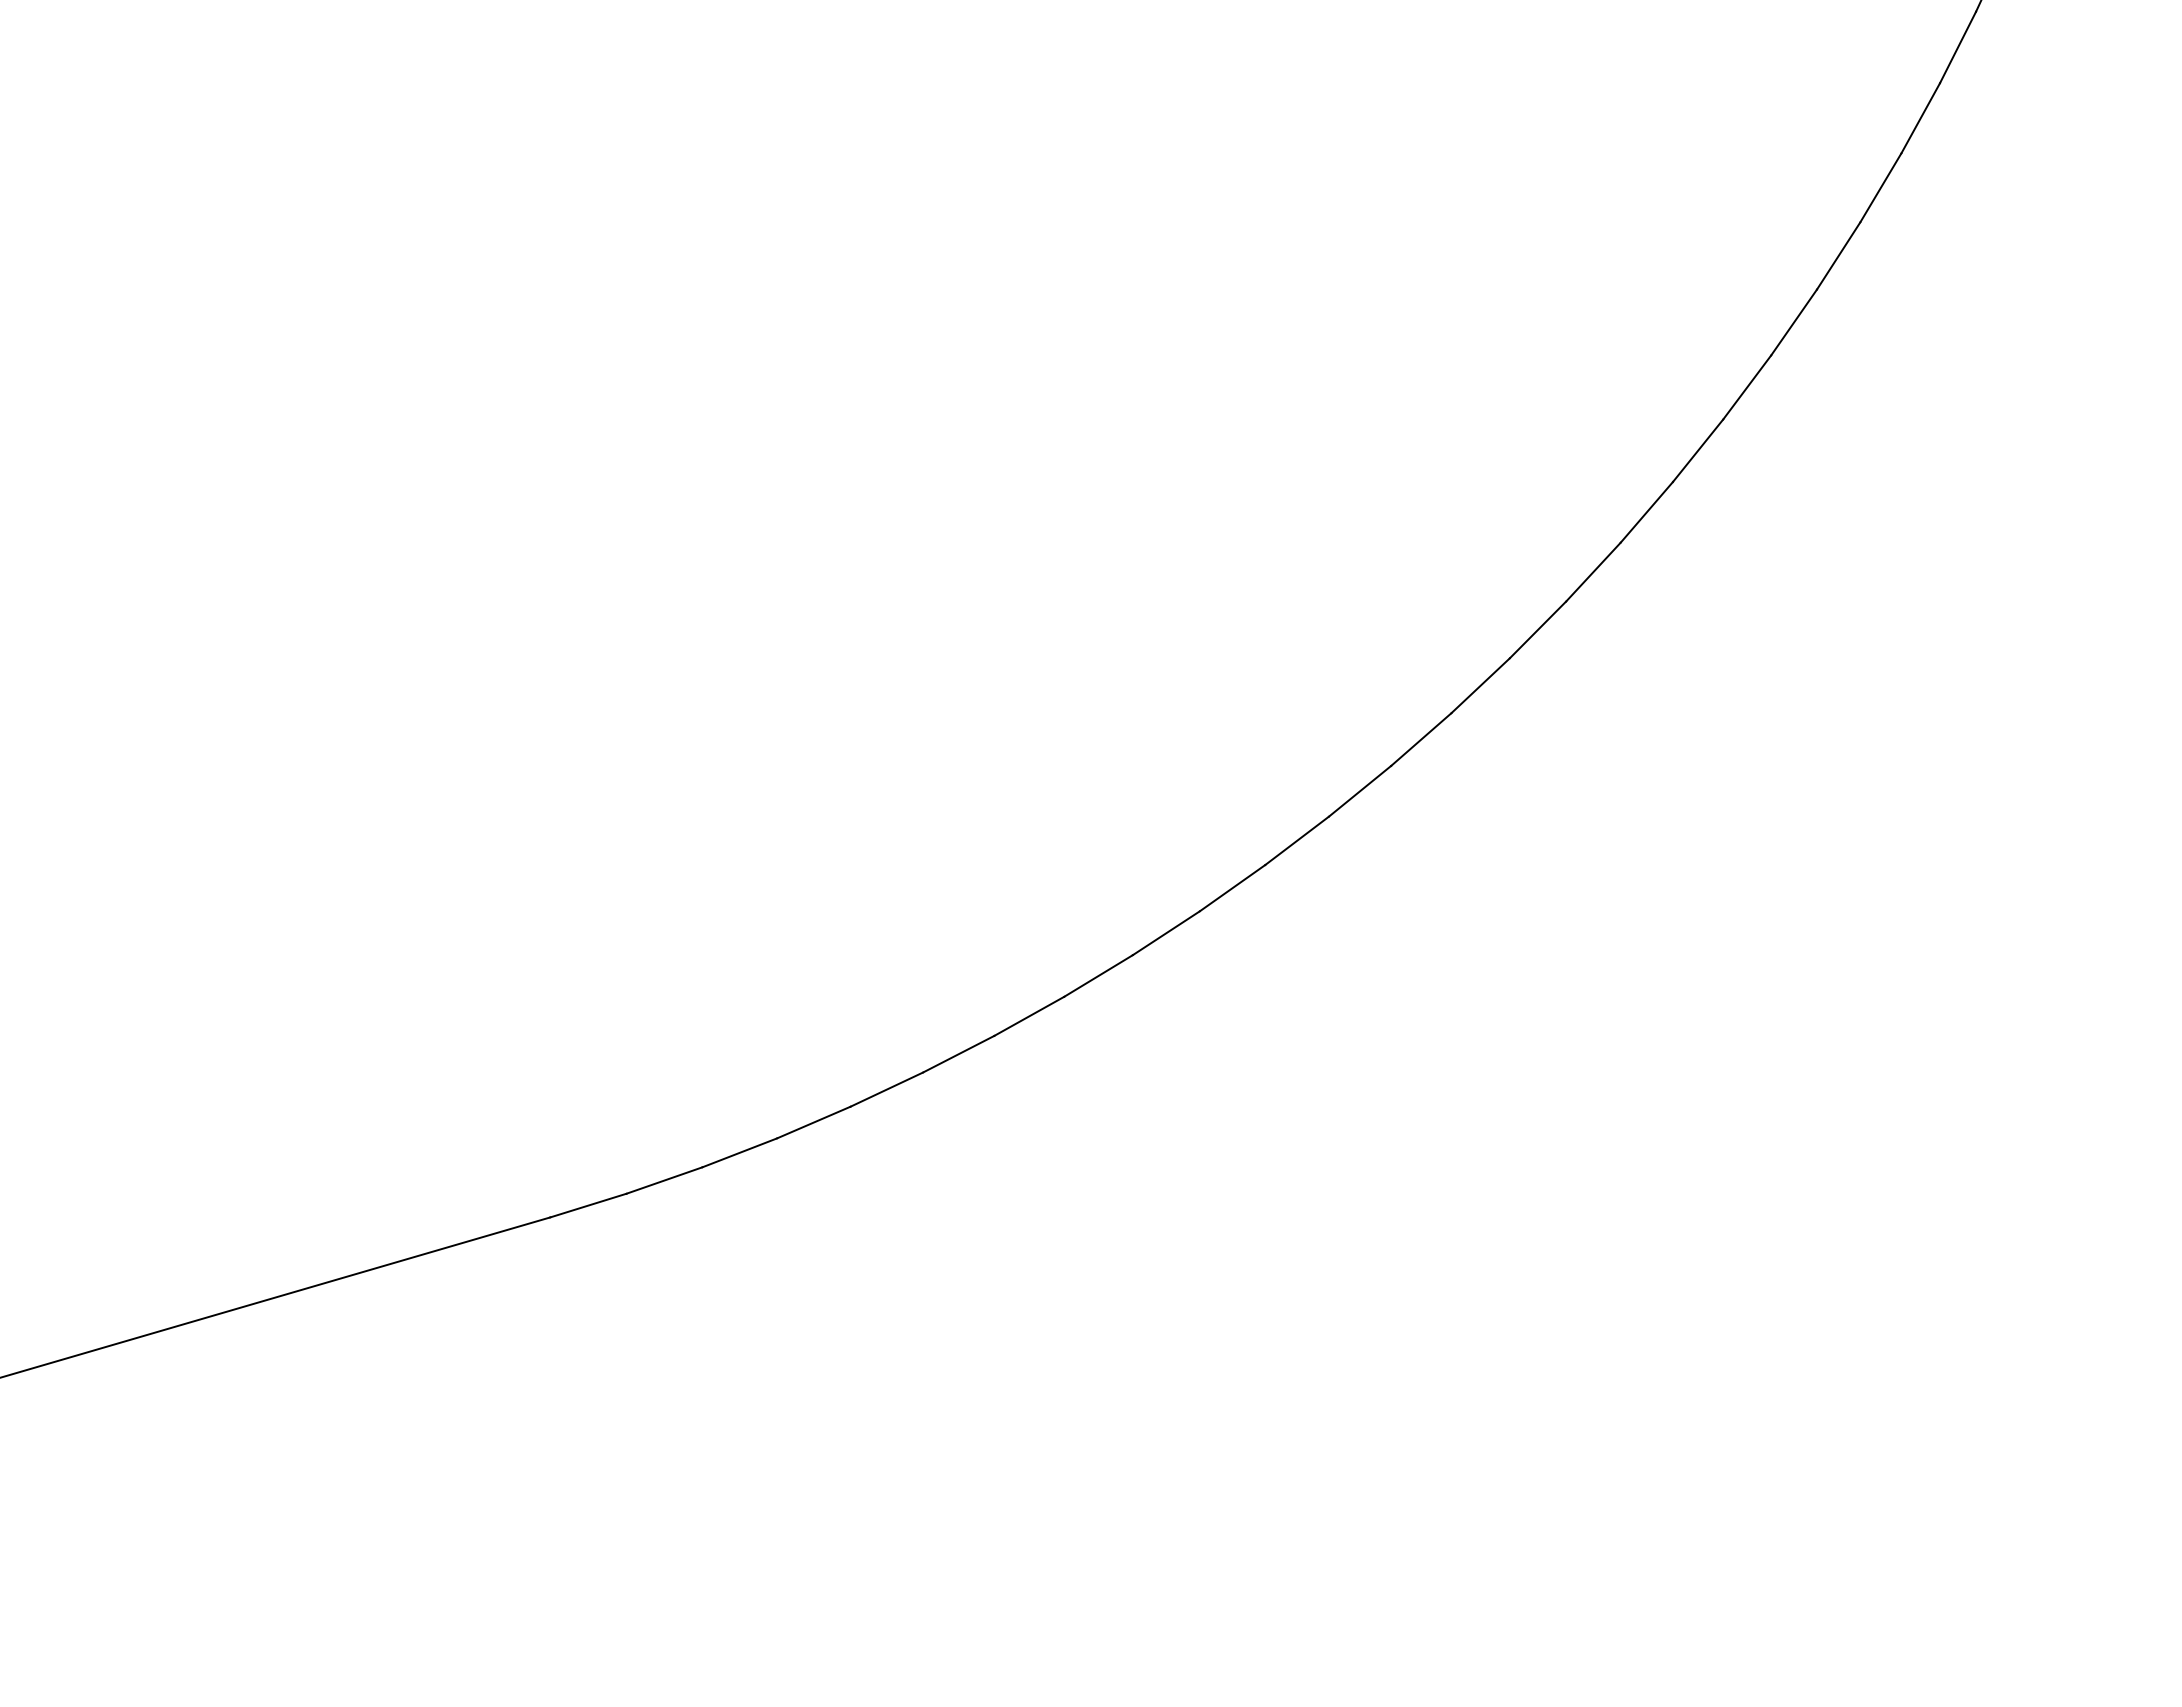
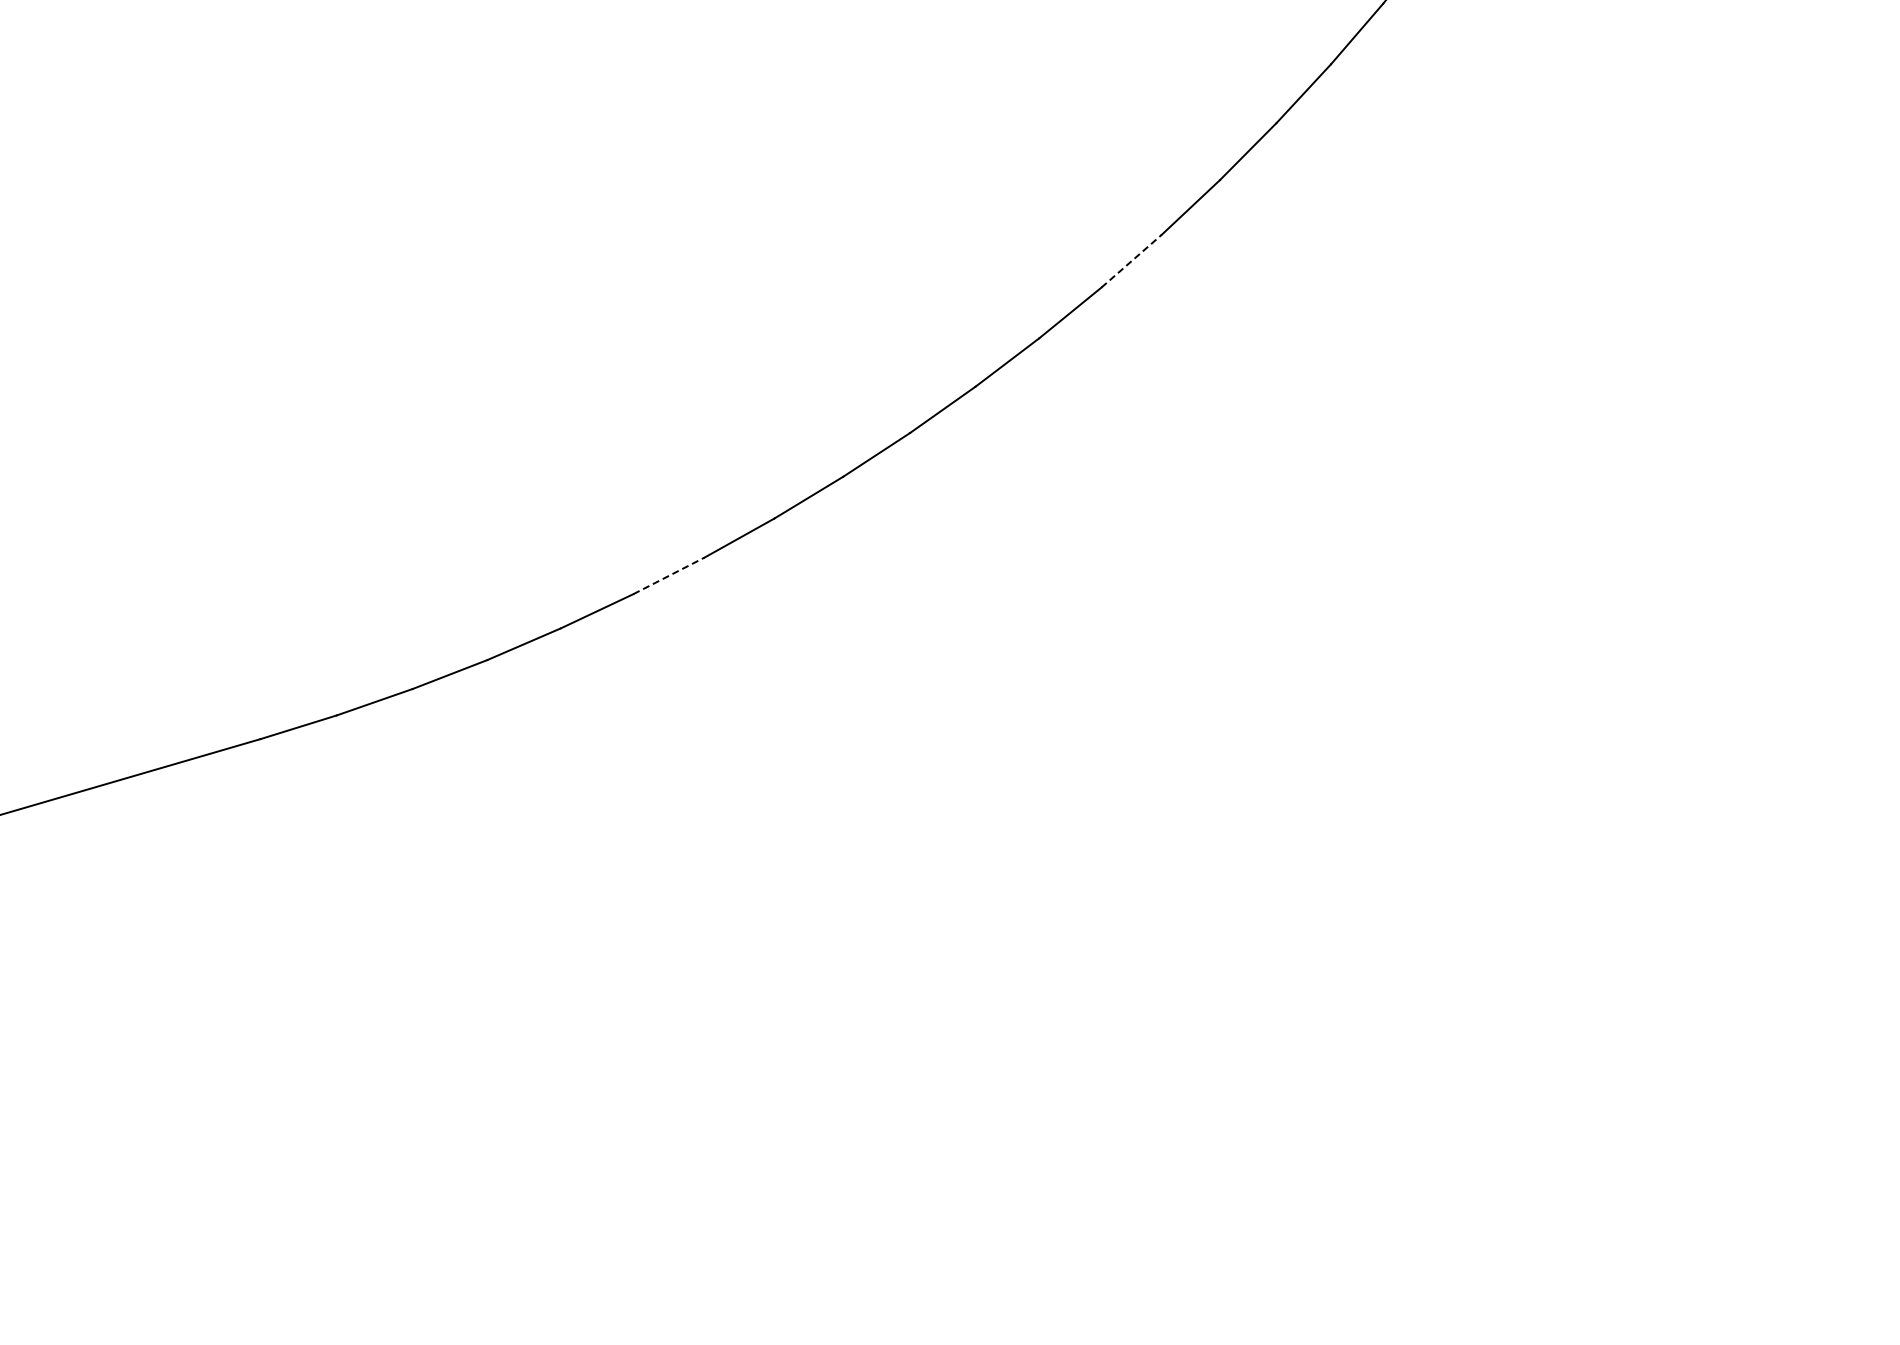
line: (1421, 739) -> (1131, 261), solid -> dashed
line: (959, 1053) -> (669, 575), solid -> dashed

